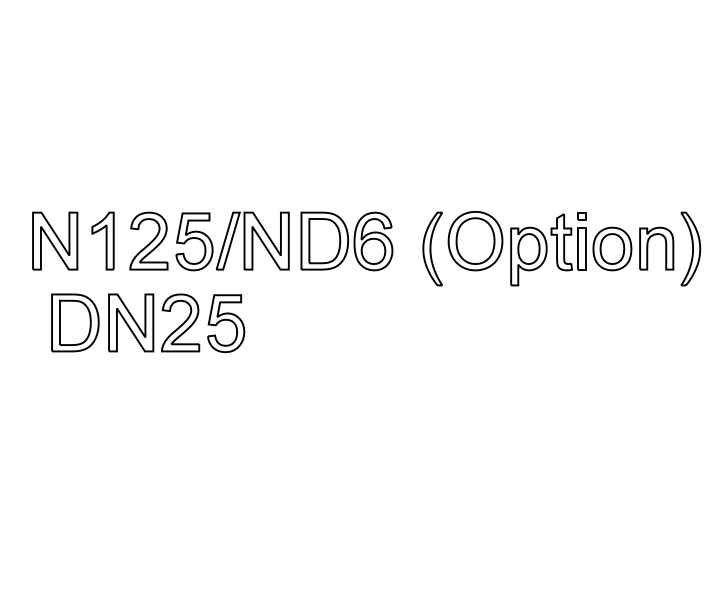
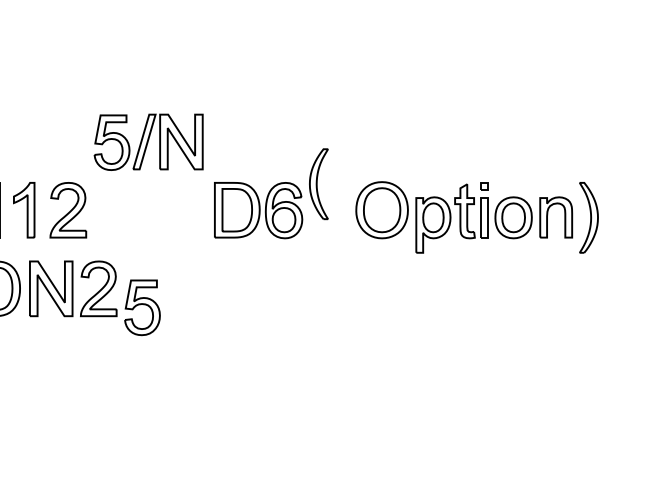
part: (232, 241) -> (148, 142), moved
part: (432, 248) -> (318, 183), moved
part: (226, 323) -> (142, 307), moved

